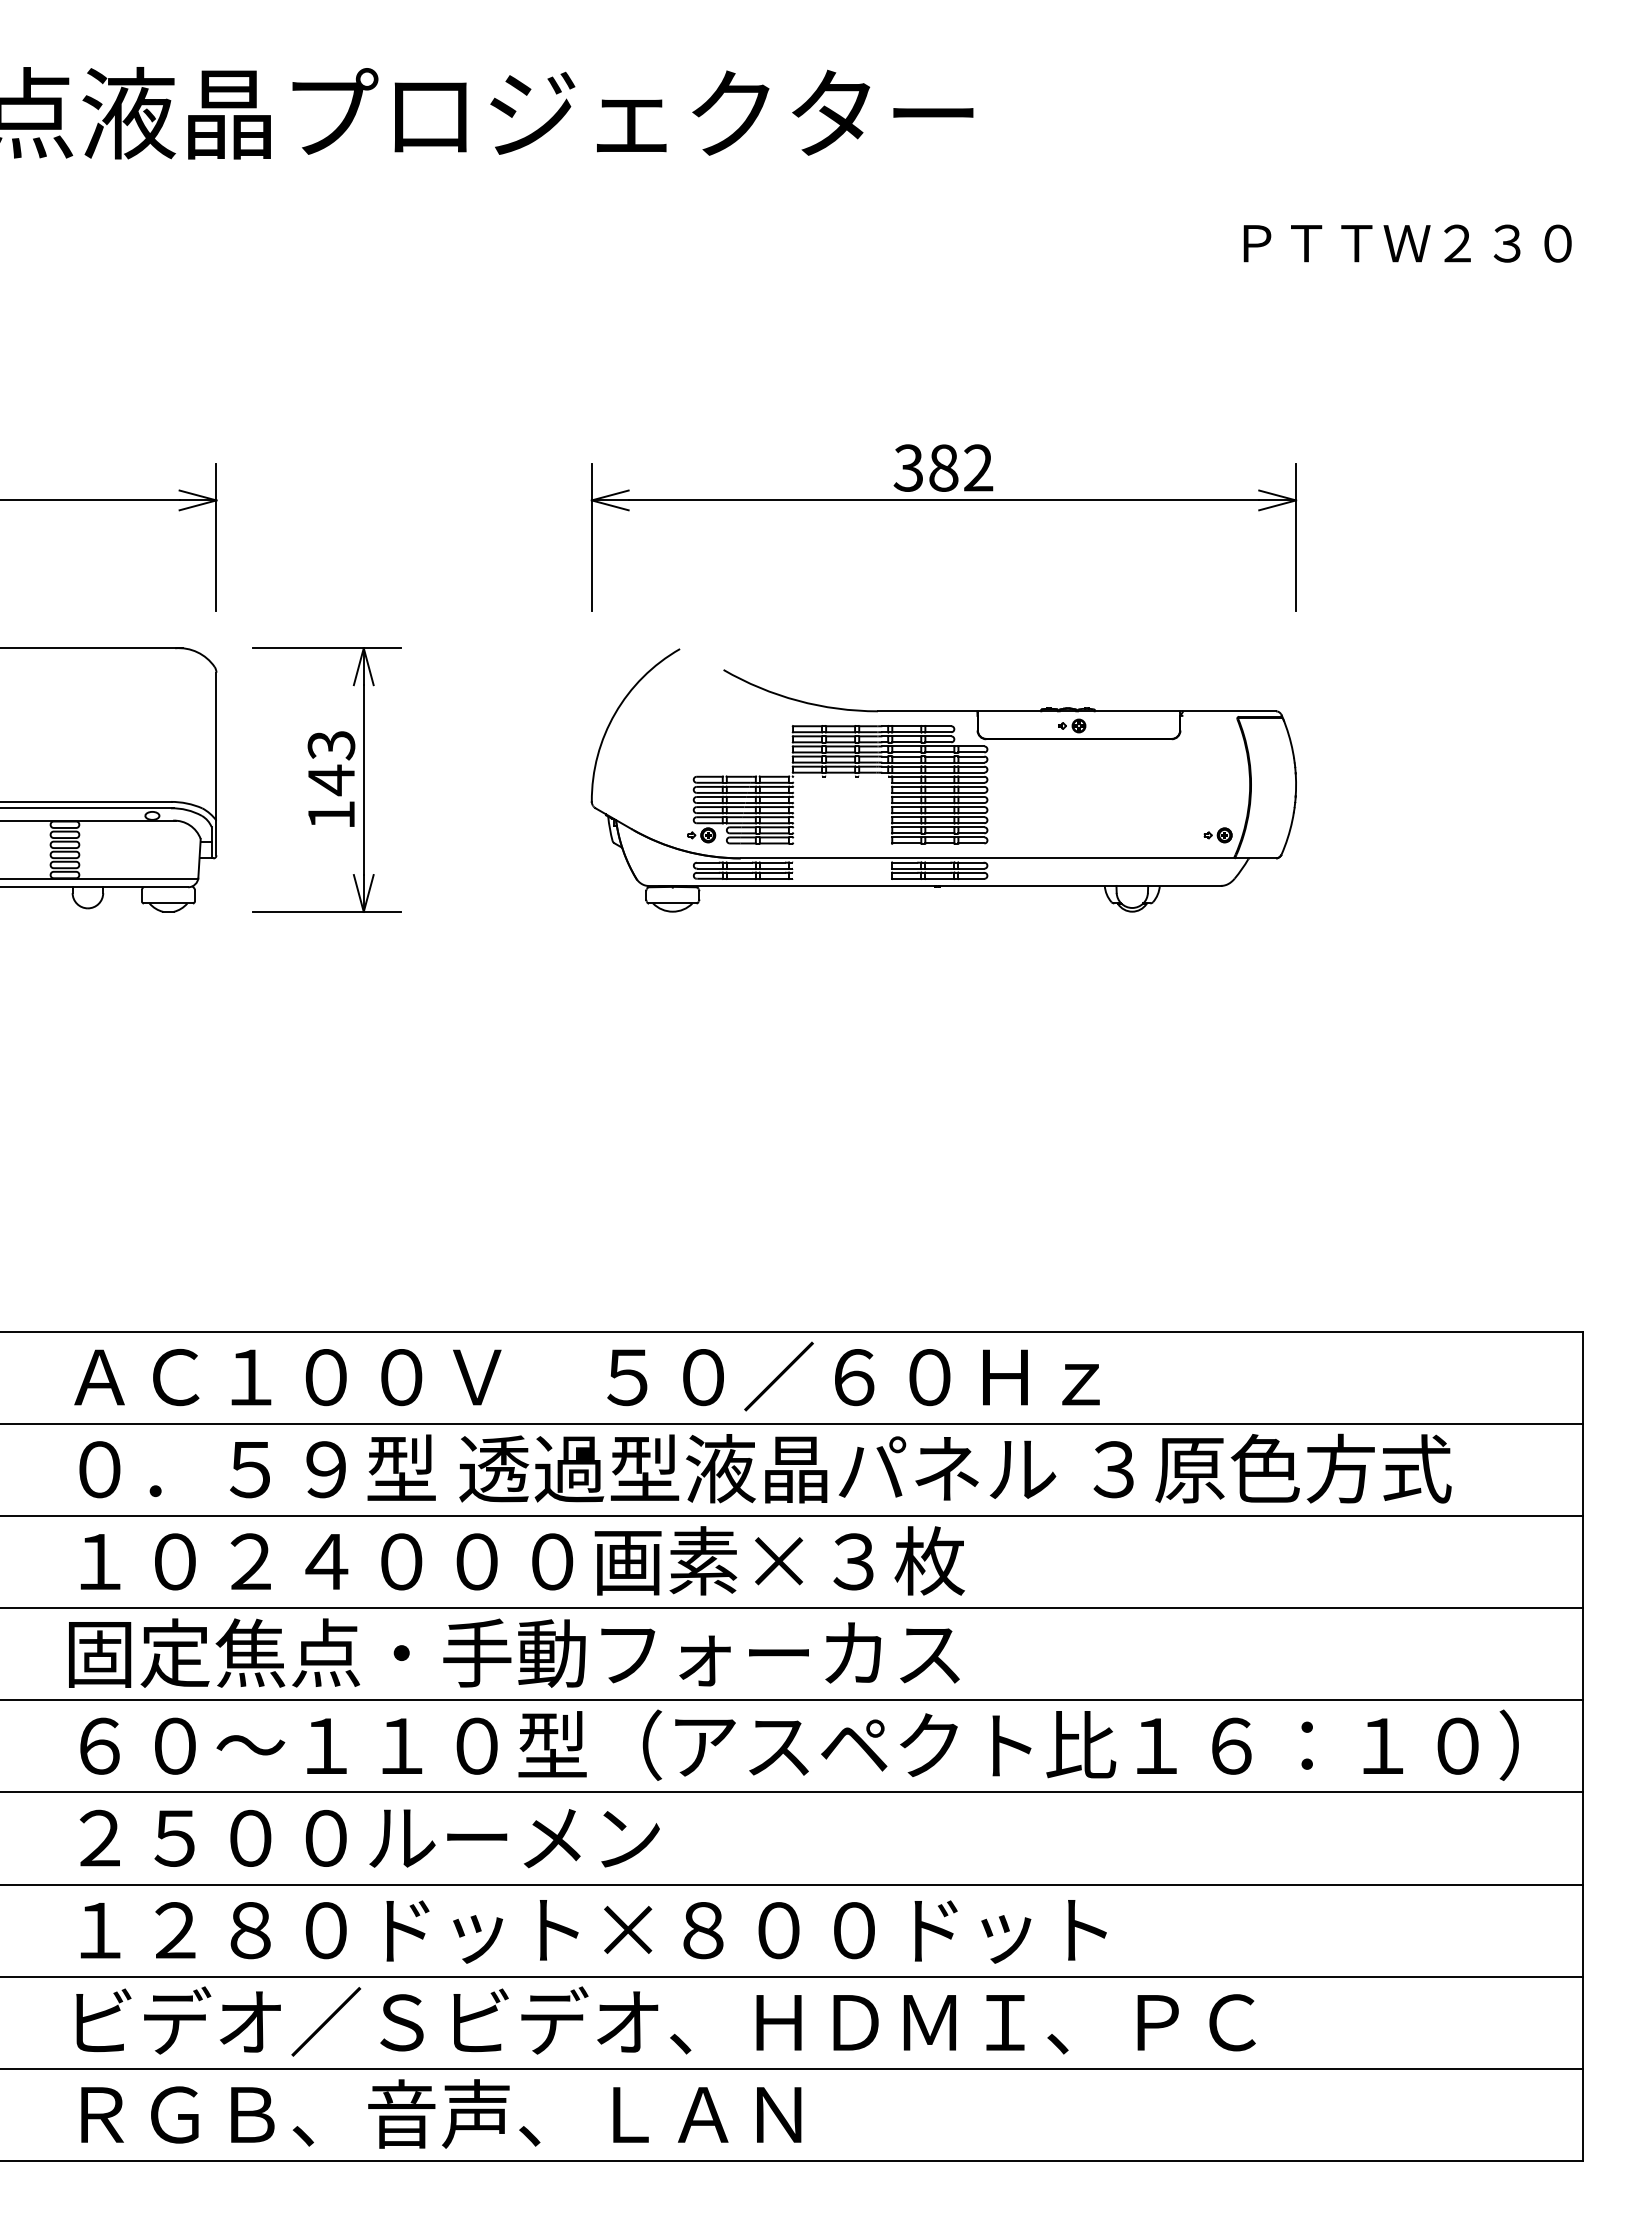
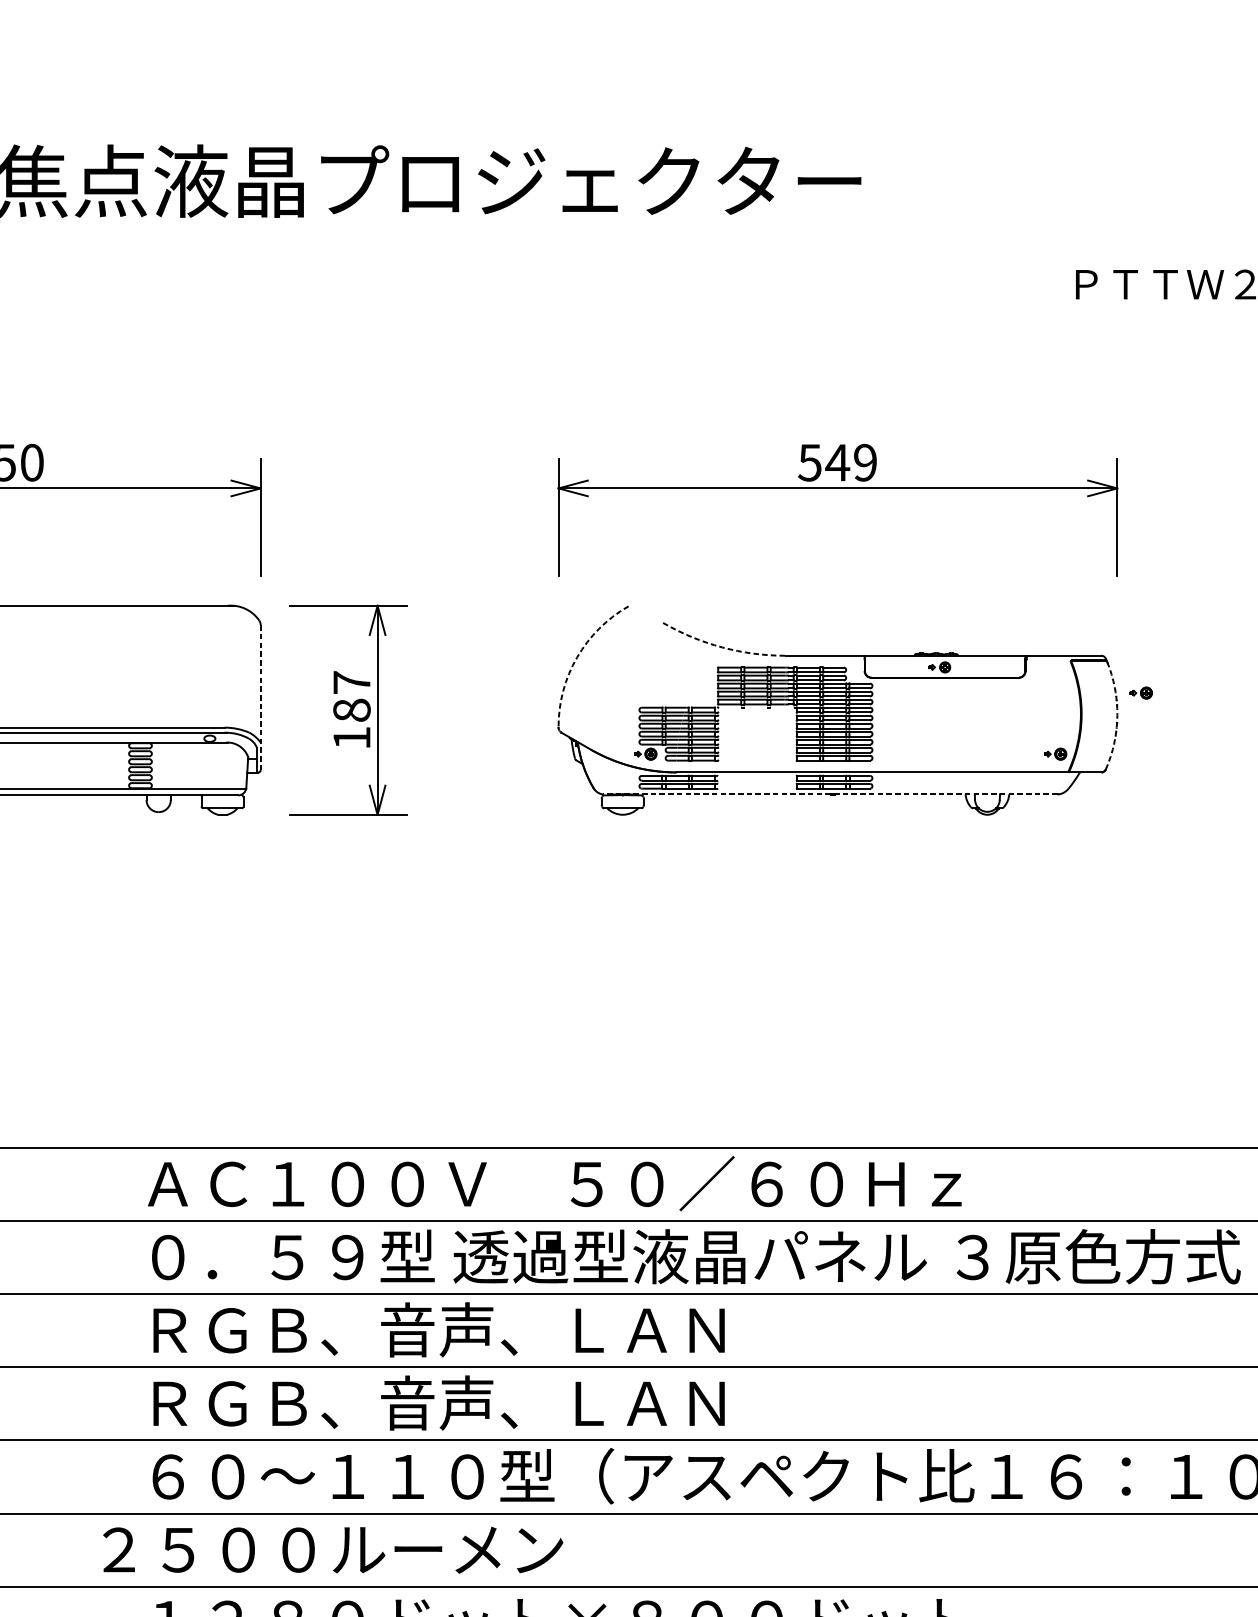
text: (943, 467) -> (837, 462), 382 -> 549
arc: (798, 700) -> (722, 647), solid -> dashed
arc: (615, 713) -> (577, 657), solid -> dashed
part: (1325, 758) -> (1140, 693), added
text: (331, 763) -> (351, 697), 143 -> 187
line: (216, 764) -> (260, 697), solid -> dashed
arc: (1296, 786) -> (1117, 715), solid -> dashed
line: (934, 885) -> (830, 793), solid -> dashed
text: (522, 1560) -> (503, 1329), １０２４０００画素×３枚 -> ＲＧＢ、音声、ＬＡＮ
text: (514, 1652) -> (497, 1402), 固定焦点・手動フォーカス -> ＲＧＢ、音声、ＬＡＮ
text: (369, 1838) -> (332, 1550), moved

